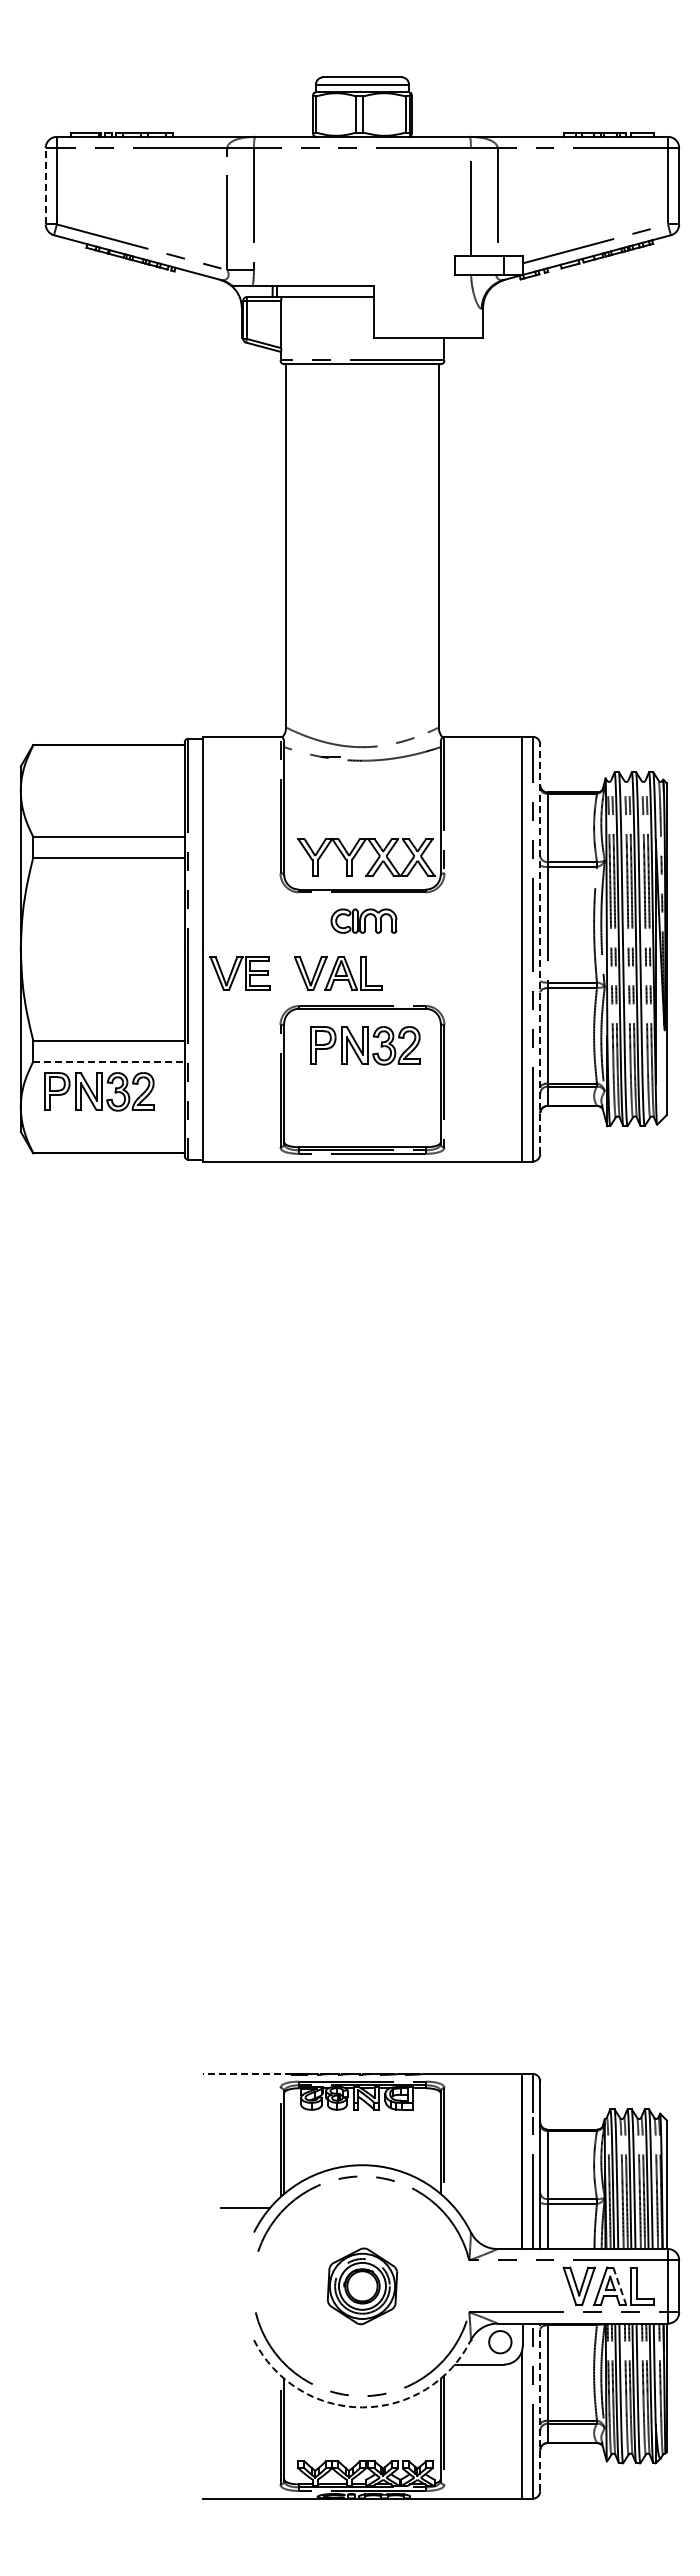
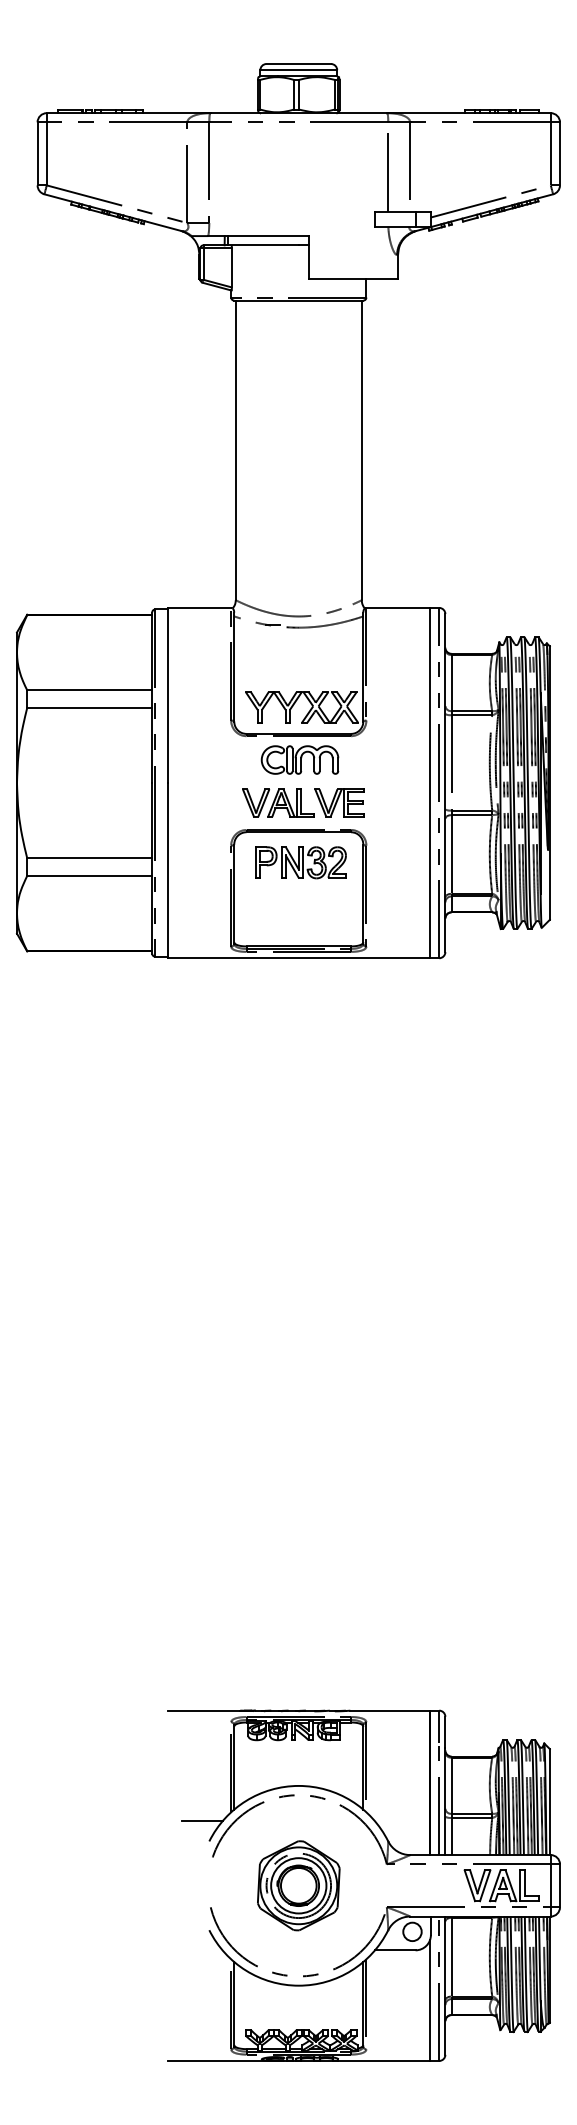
line: (45, 185) -> (37, 153), dashed -> solid
part: (363, 920) -> (299, 759), size x1.43
line: (540, 949) -> (445, 783), dashed -> solid
part: (239, 973) -> (339, 803), moved
line: (109, 1061) -> (90, 875), dashed -> solid
part: (99, 1091) -> (81, 900), removed
line: (246, 2073) -> (203, 1710), dashed -> solid
part: (362, 2286) -> (298, 1885), size x1.43
line: (619, 2286) -> (510, 1885), dashed -> solid
arc: (362, 2407) -> (298, 1985), dashed -> solid
line: (540, 2407) -> (445, 1985), dashed -> solid

